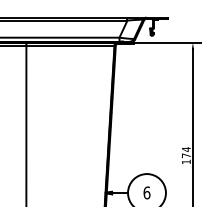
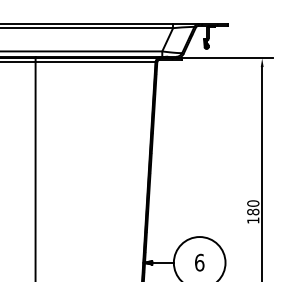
text: (186, 152) -> (253, 207), 174 -> 180

